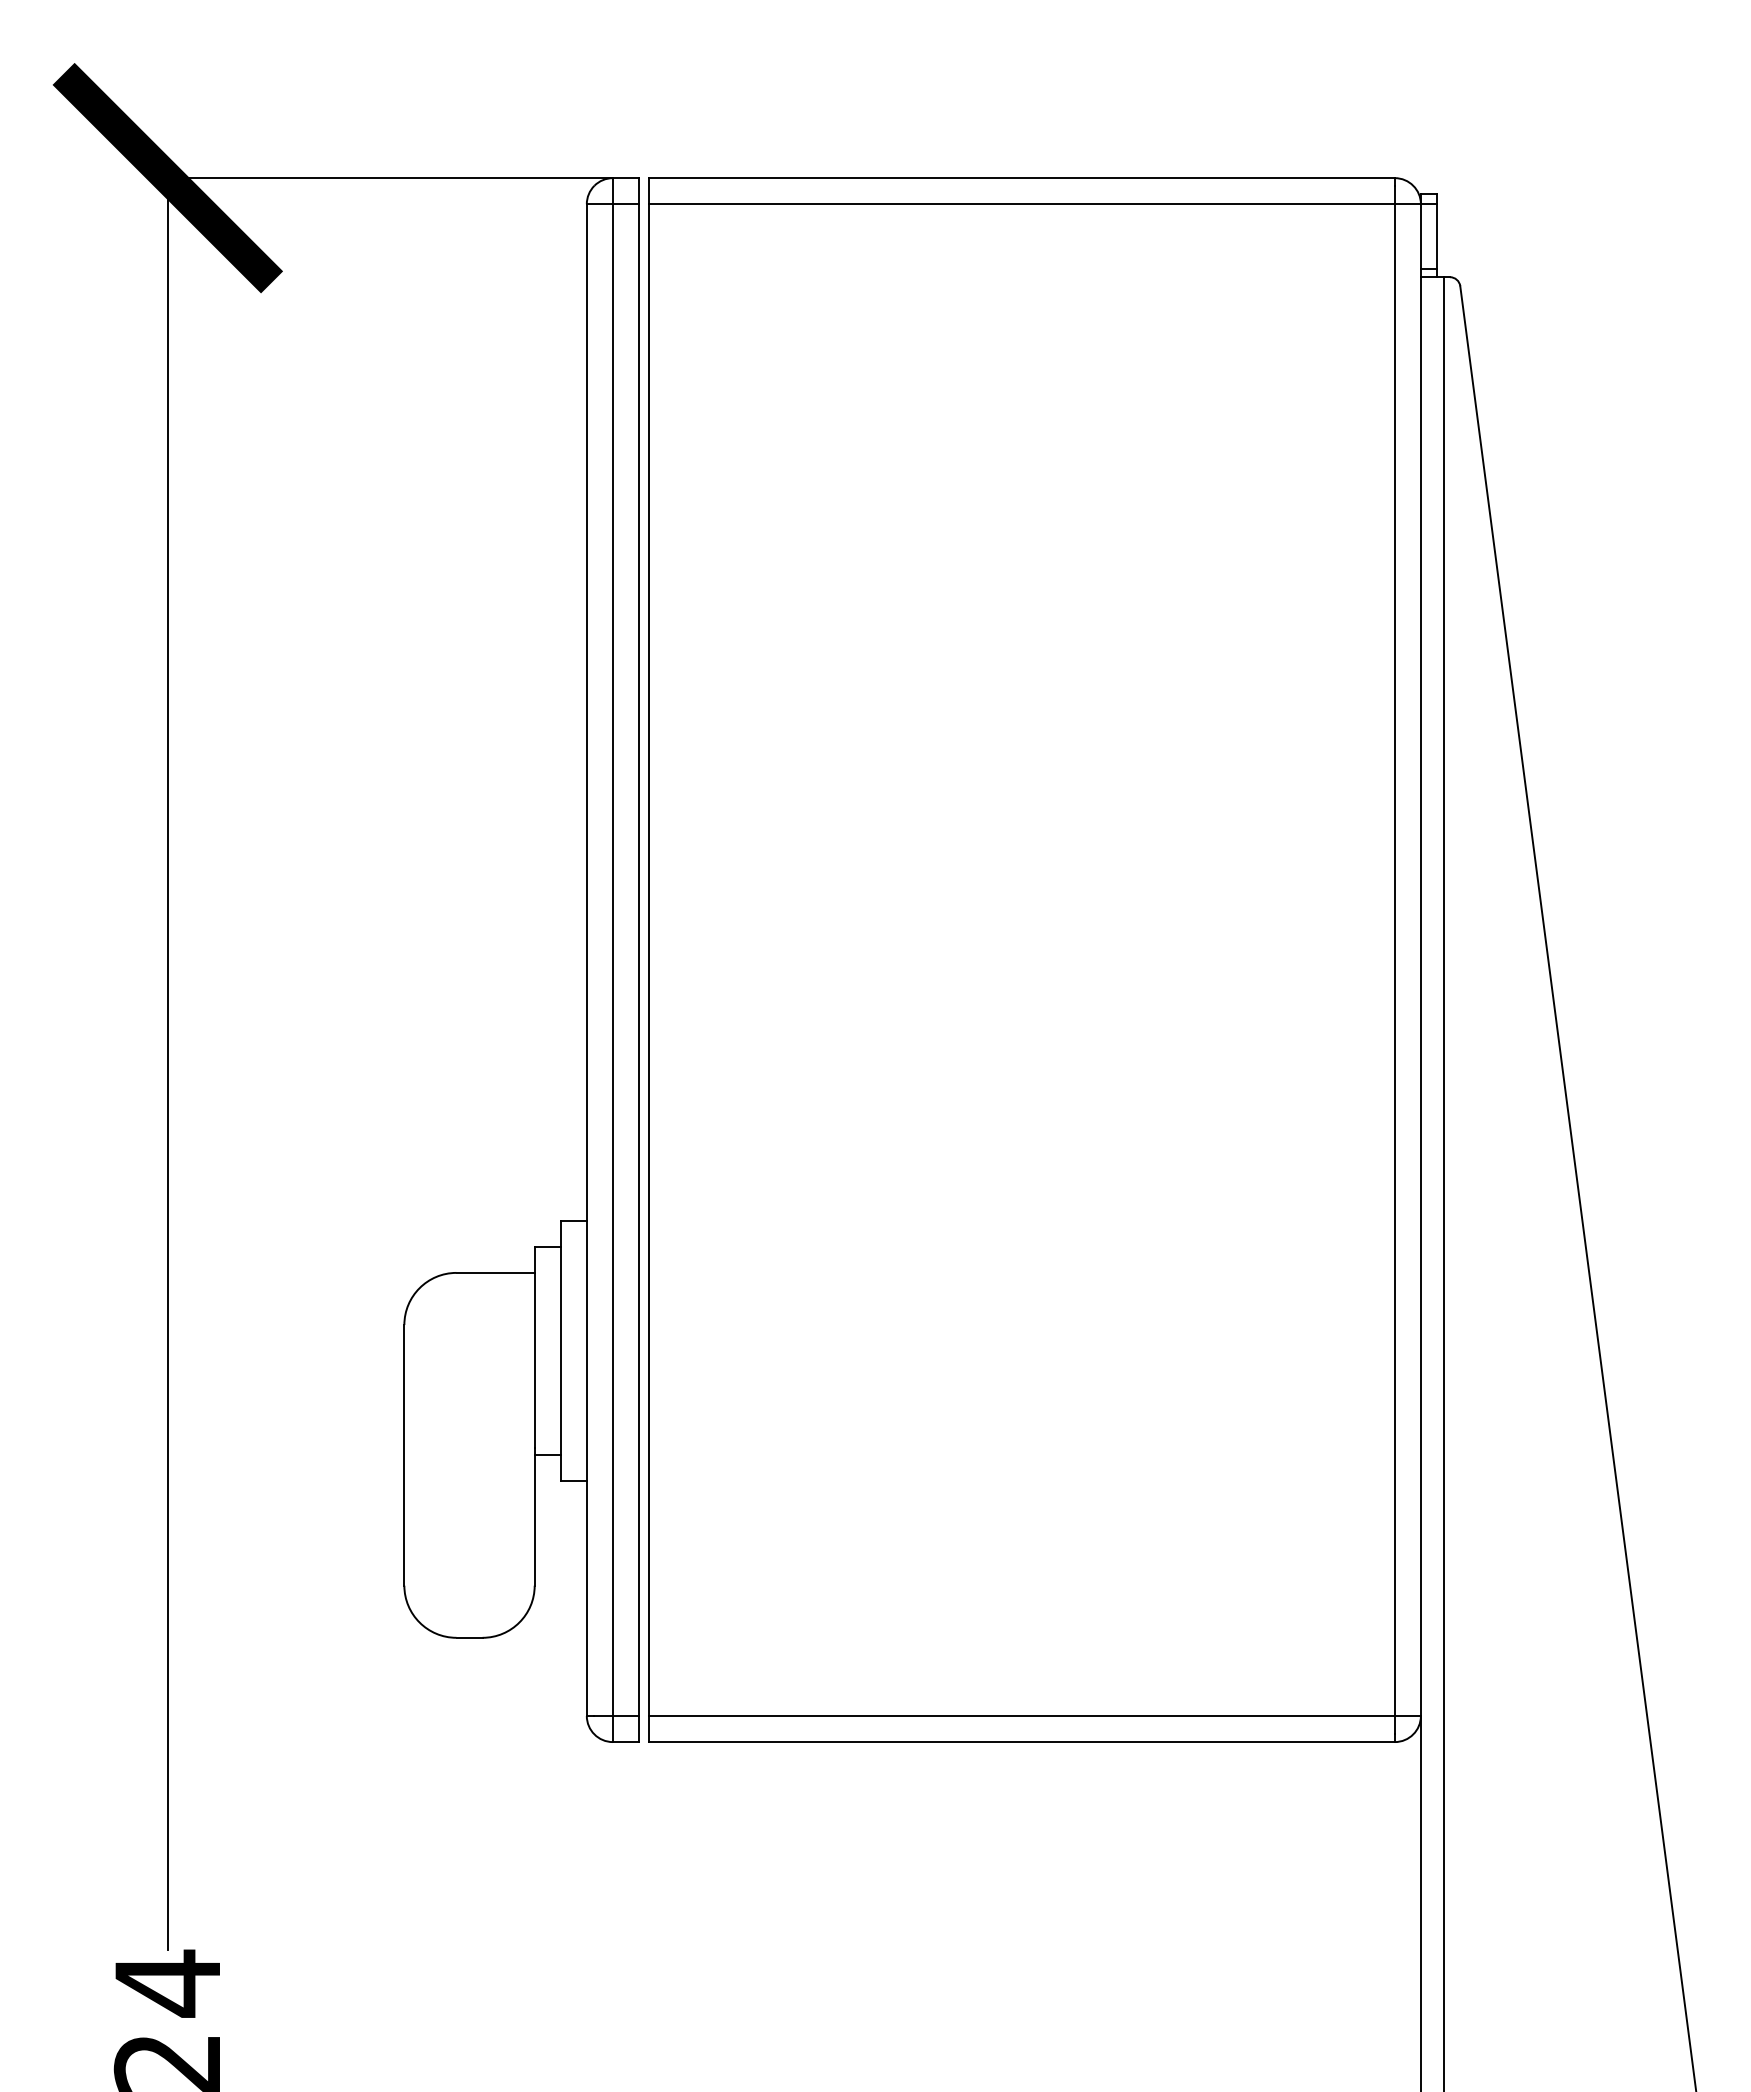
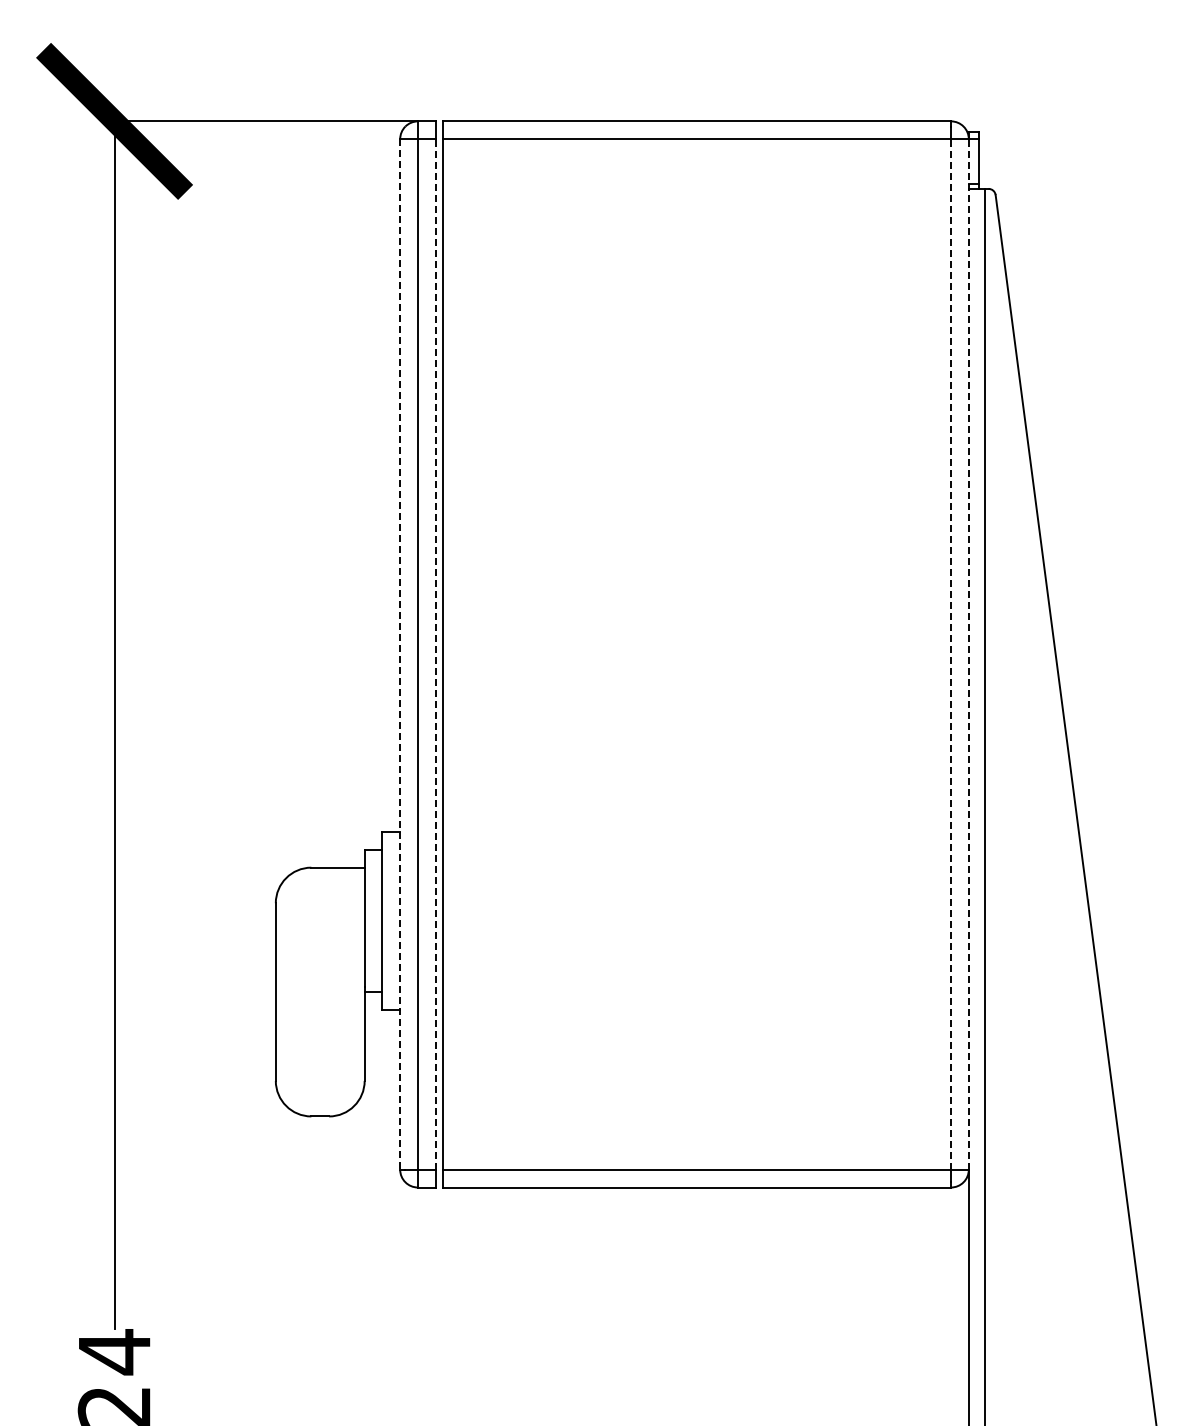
line: (638, 958) -> (435, 653), solid -> dashed
line: (1395, 958) -> (951, 653), solid -> dashed
line: (1420, 958) -> (968, 653), solid -> dashed
line: (587, 960) -> (400, 654), solid -> dashed

